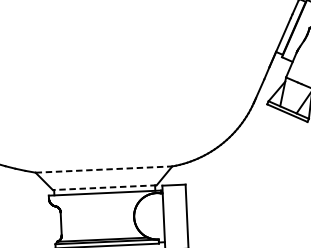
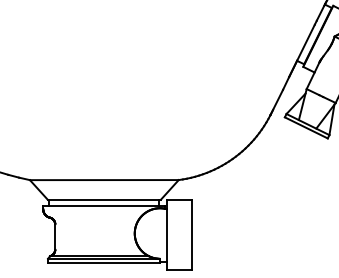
line: (104, 169) -> (104, 180), dashed -> solid
line: (104, 187) -> (104, 199), dashed -> solid

